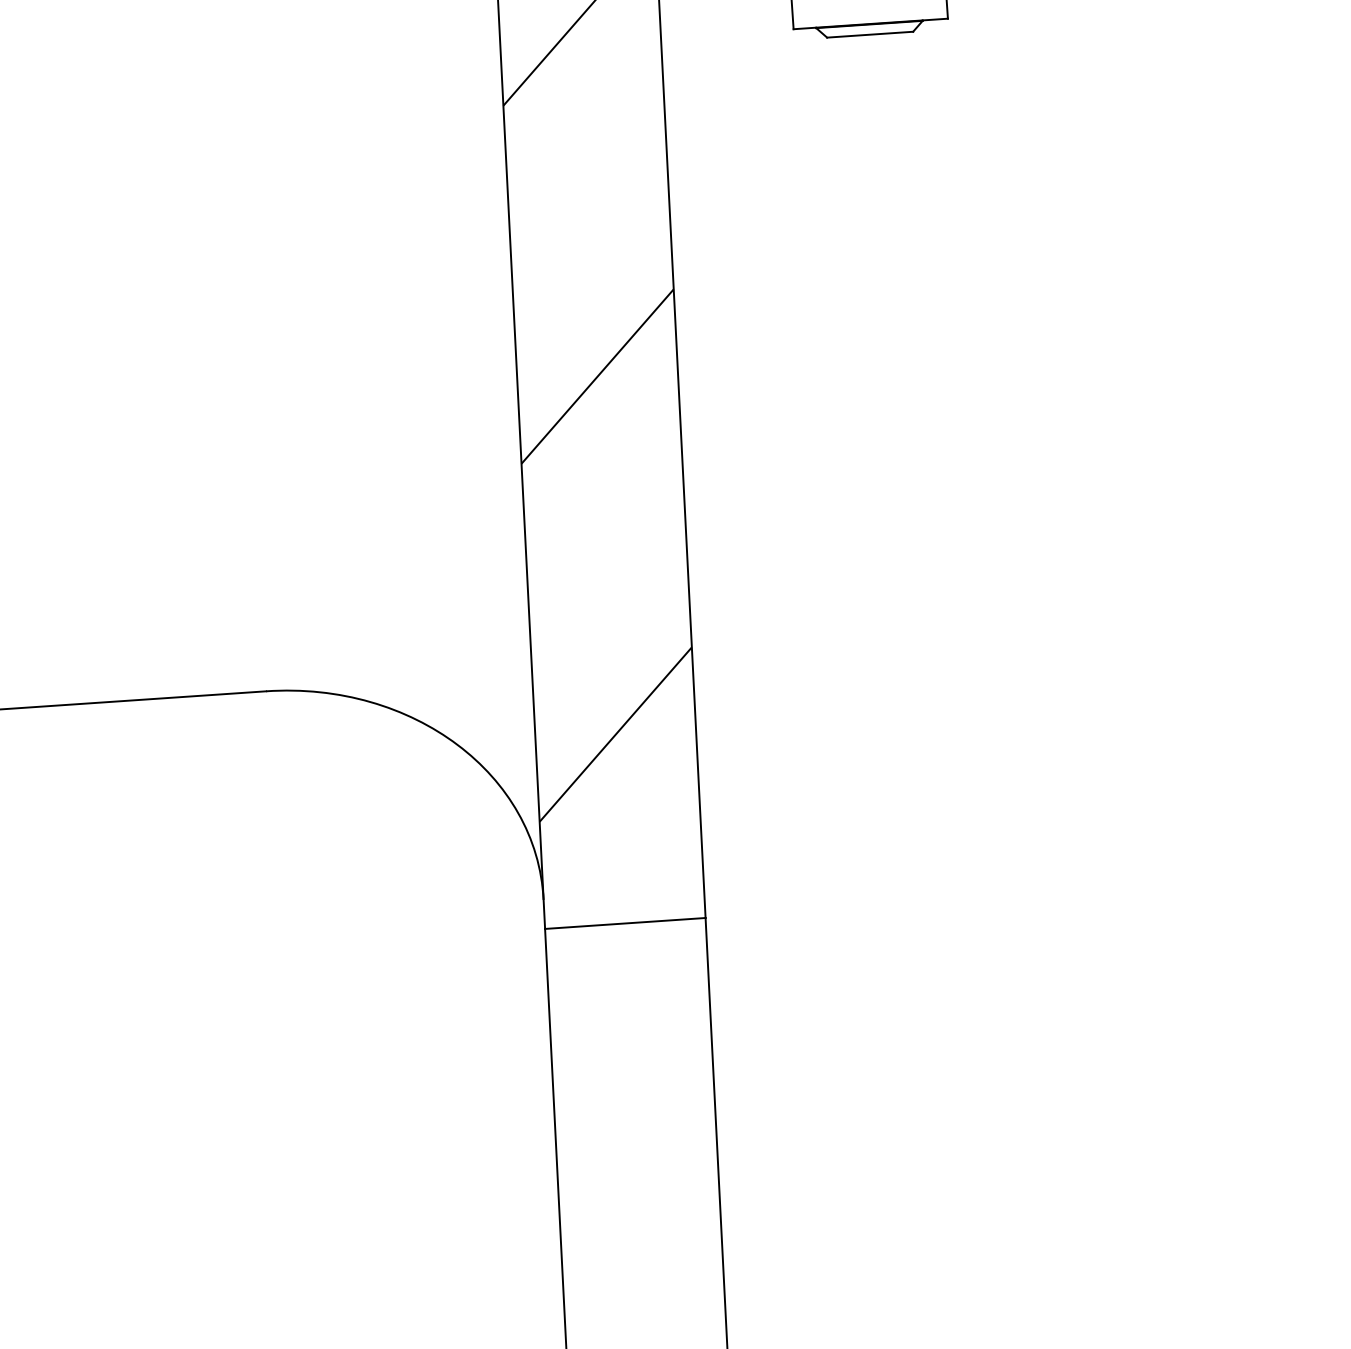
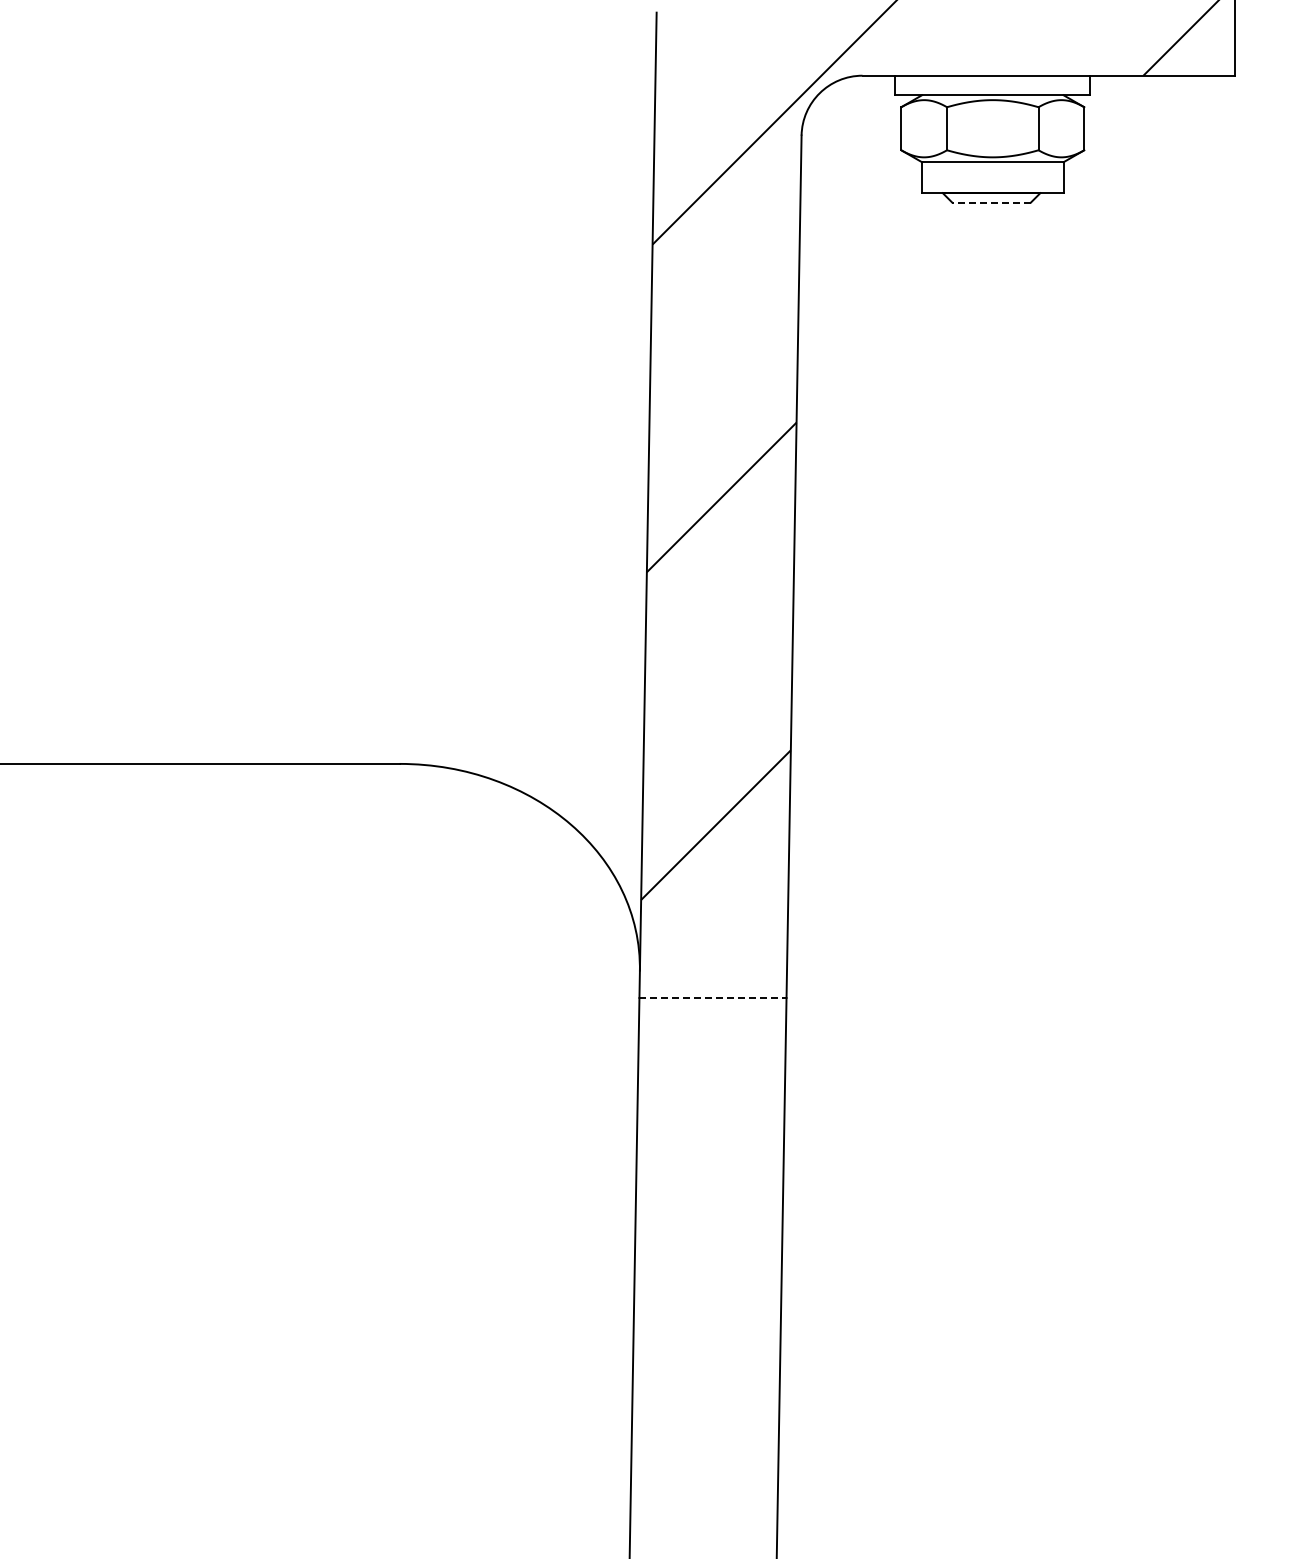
line: (870, 34) -> (991, 202), solid -> dashed
line: (624, 924) -> (712, 998), solid -> dashed

